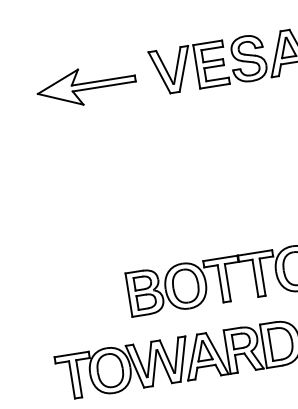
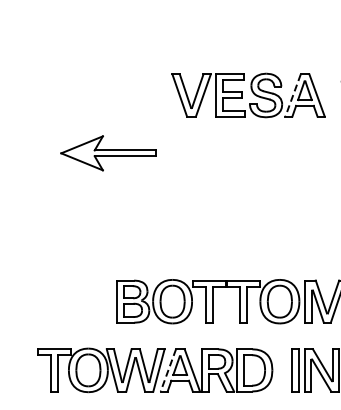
line: (275, 54) -> (292, 95), solid -> dashed
part: (86, 86) -> (108, 153), moved
line: (192, 357) -> (168, 370), solid -> dashed

